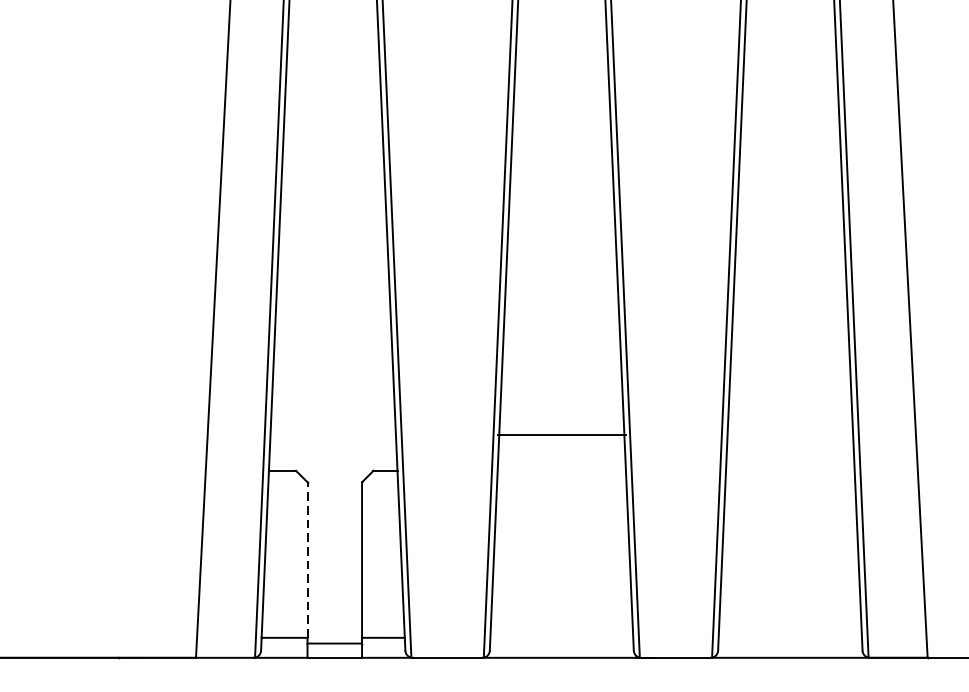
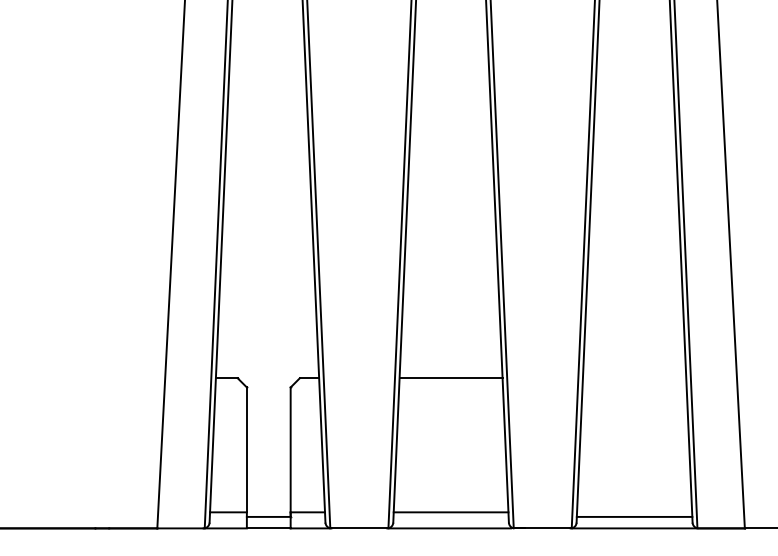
line: (561, 435) -> (450, 378), moved
line: (307, 559) -> (246, 449), dashed -> solid
line: (561, 638) -> (450, 512), added
line: (790, 643) -> (634, 516), added

